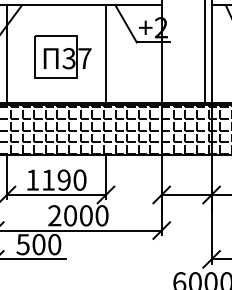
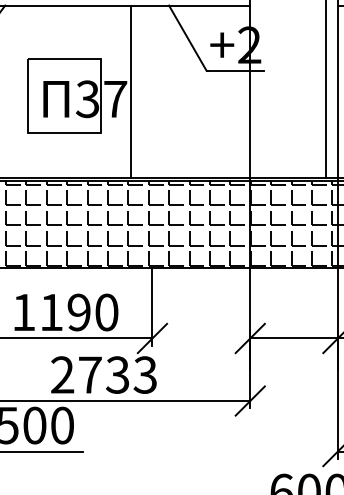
line: (105, 54) -> (130, 91), moved
text: (86, 215) -> (118, 374), 2000 -> 2733

